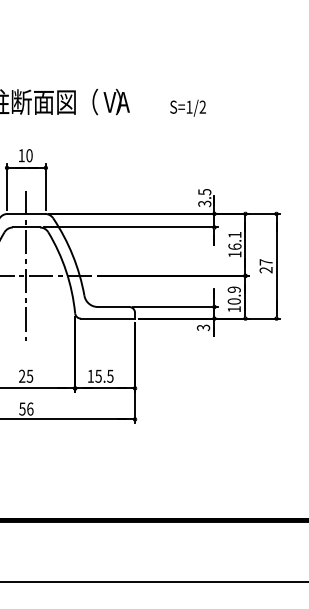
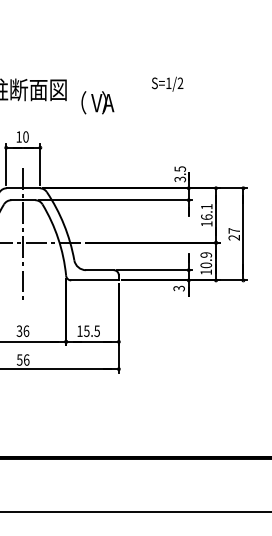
text: (110, 101) -> (97, 102), moved
text: (188, 107) -> (167, 83), moved
text: (25, 376) -> (22, 331), 25 -> 36

